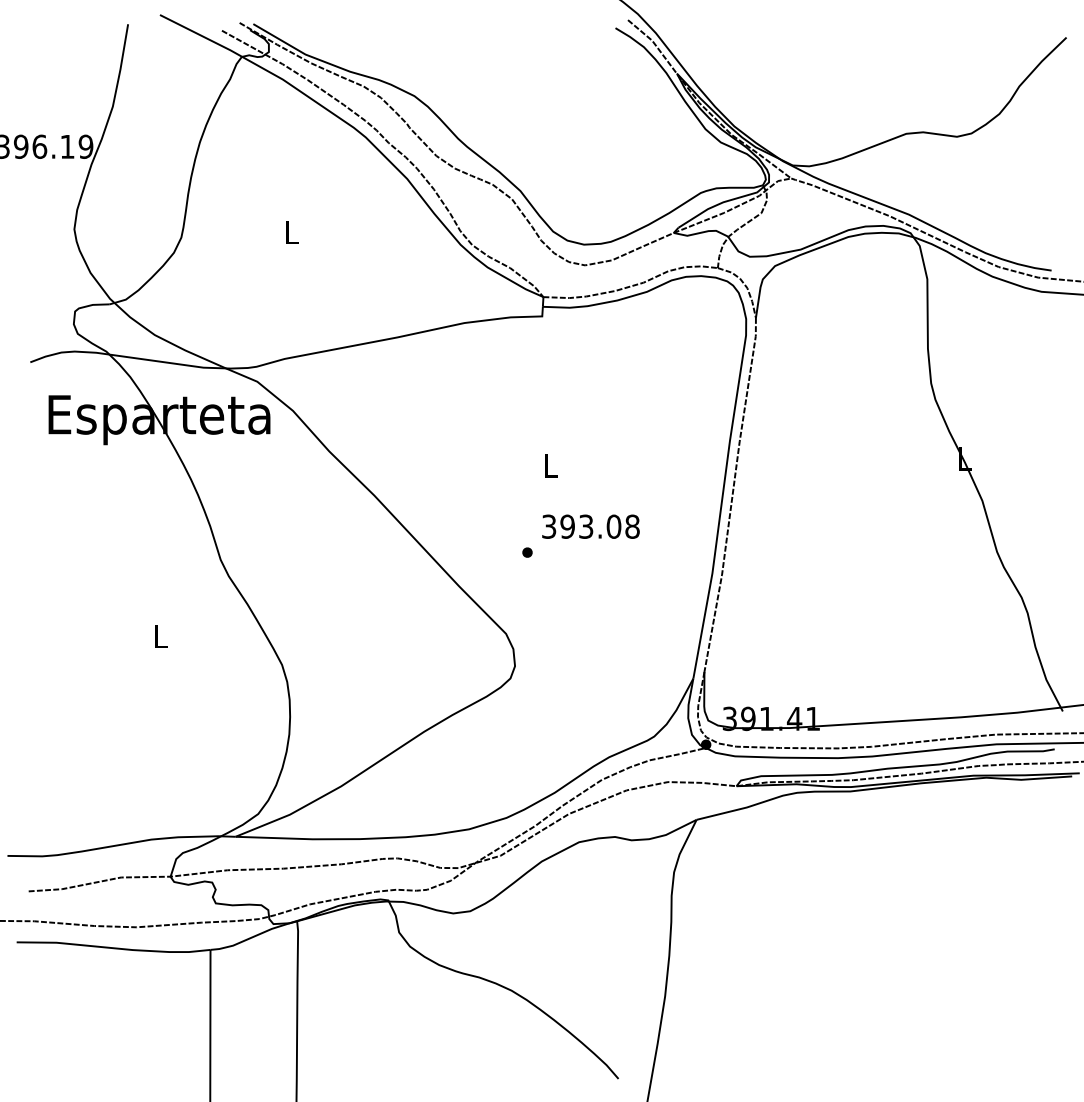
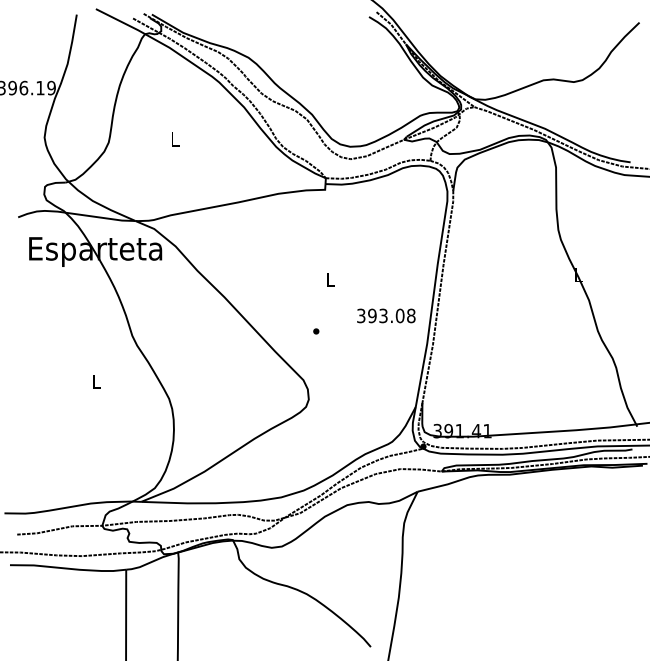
text: (591, 525) -> (386, 315), moved

